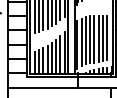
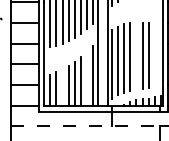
line: (94, 38) -> (136, 55), removed
line: (107, 38) -> (155, 55), removed
line: (60, 54) -> (87, 78), removed
line: (43, 60) -> (62, 87), removed
line: (59, 87) -> (85, 126), solid -> dashed

